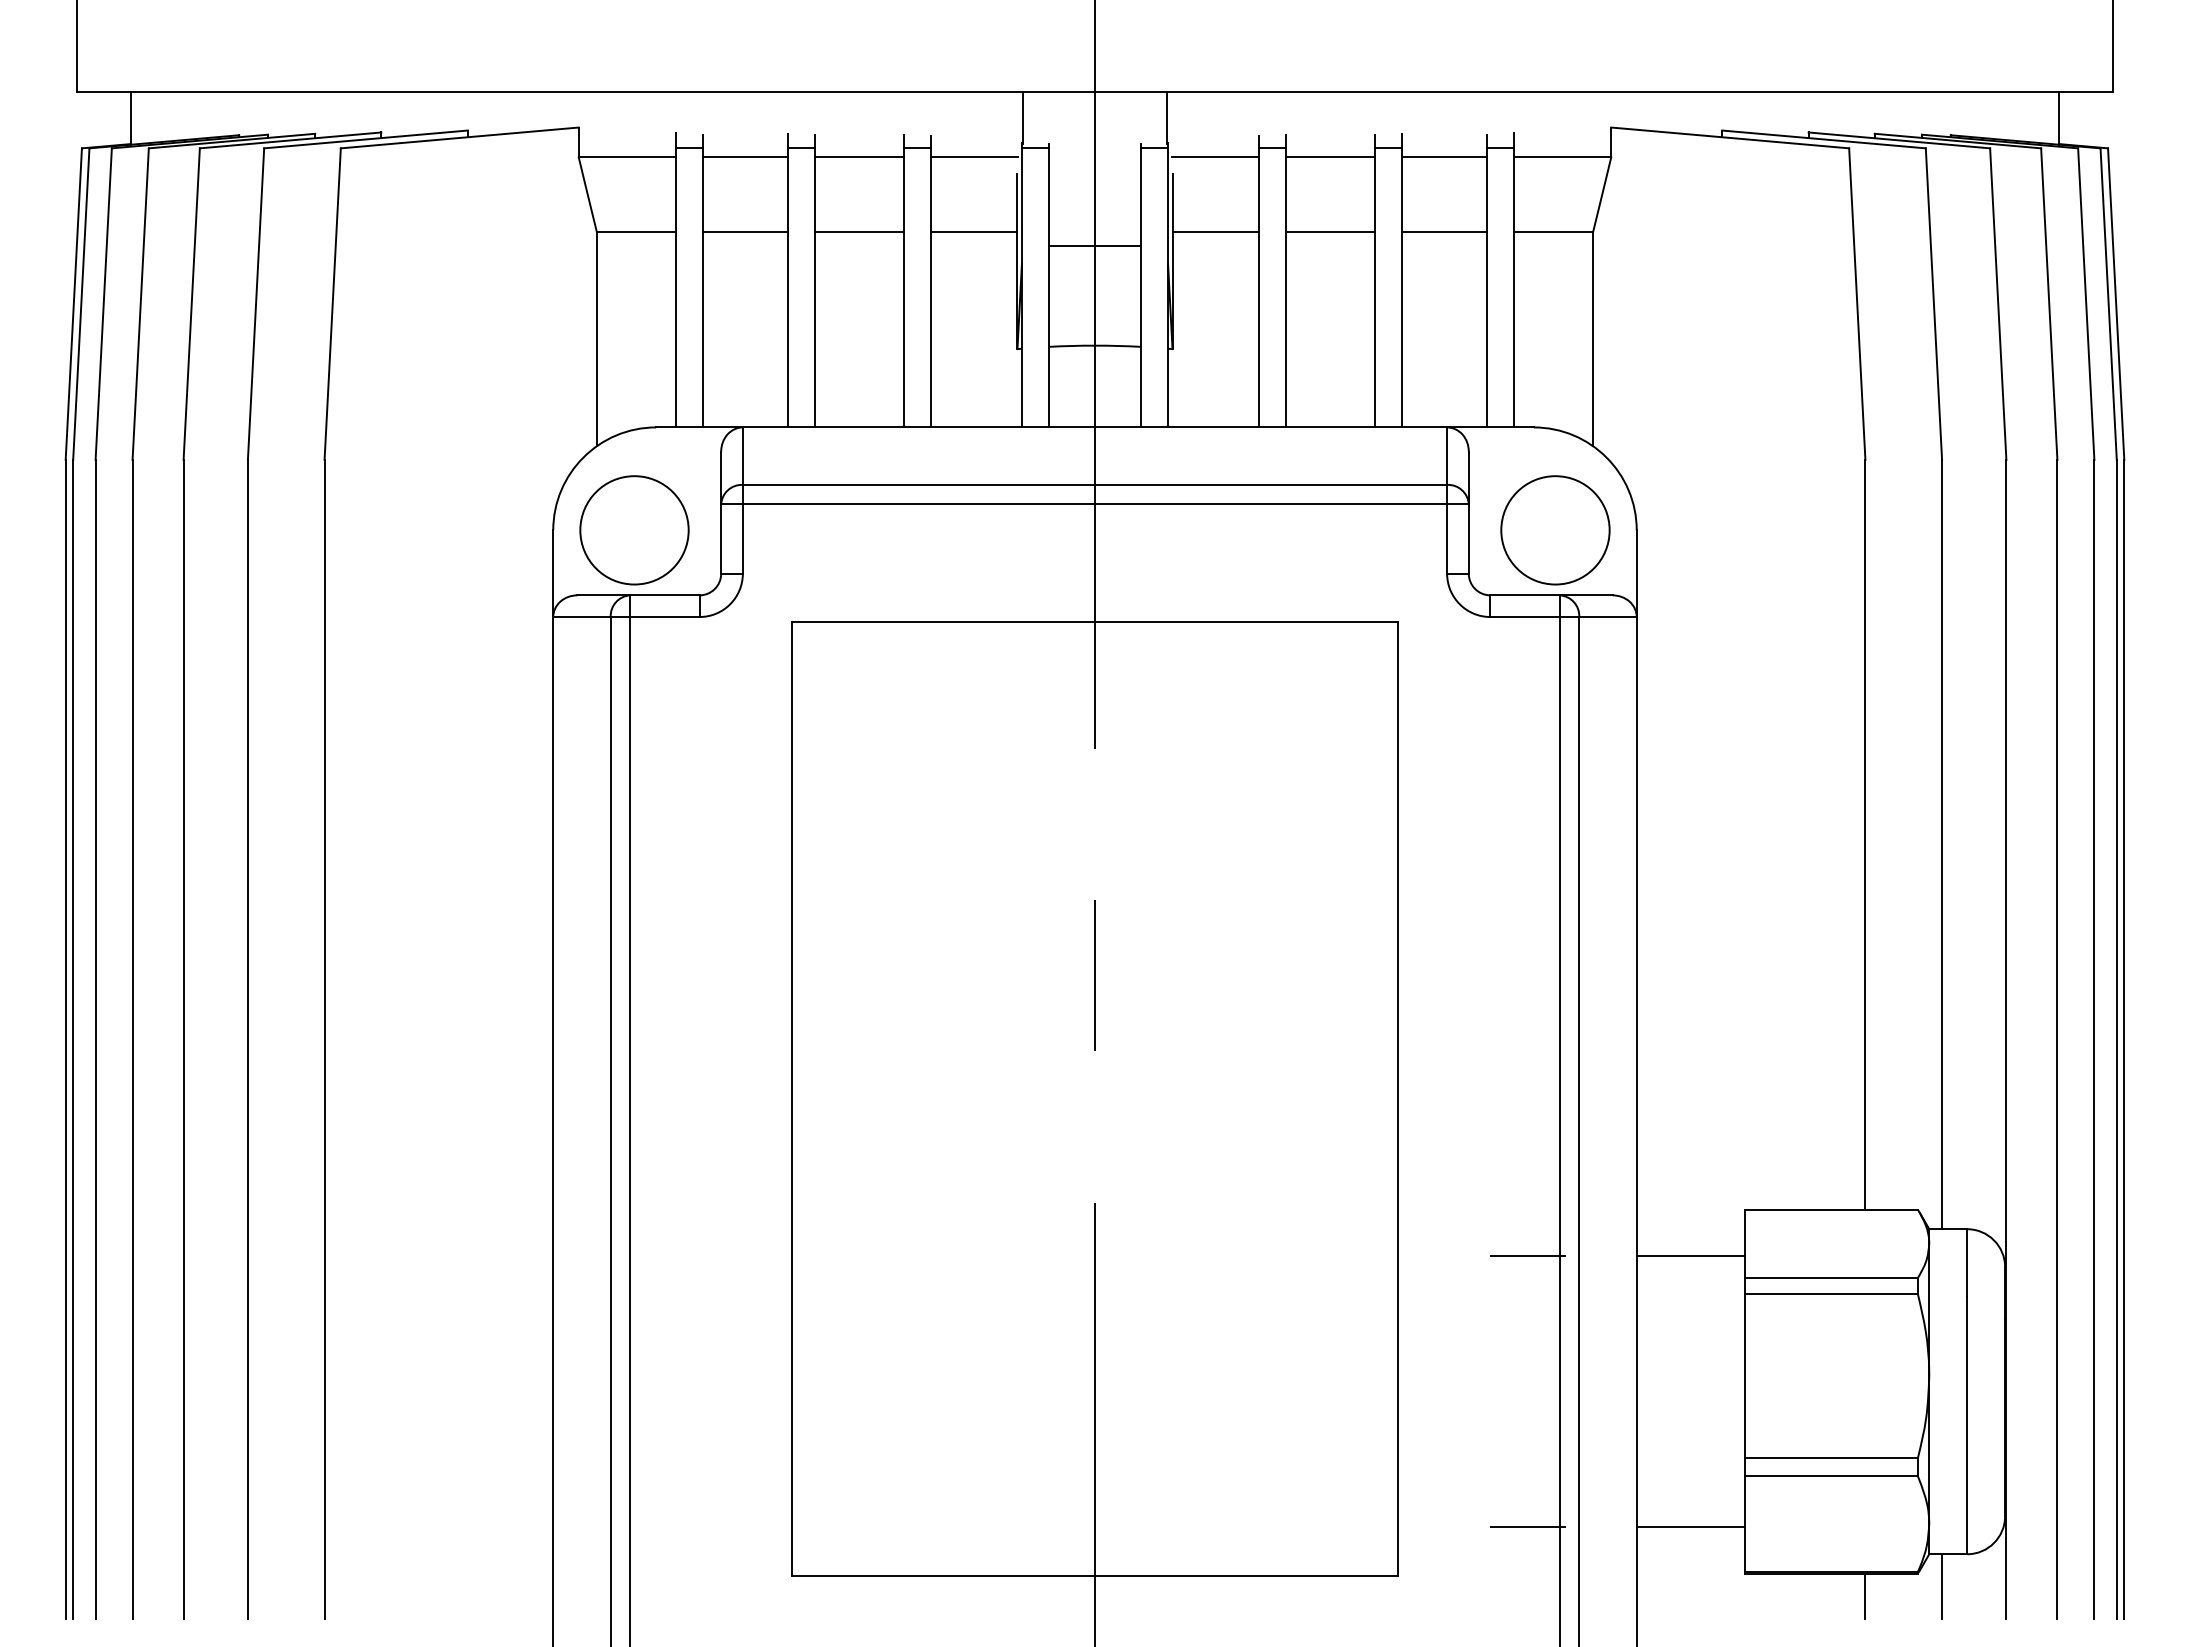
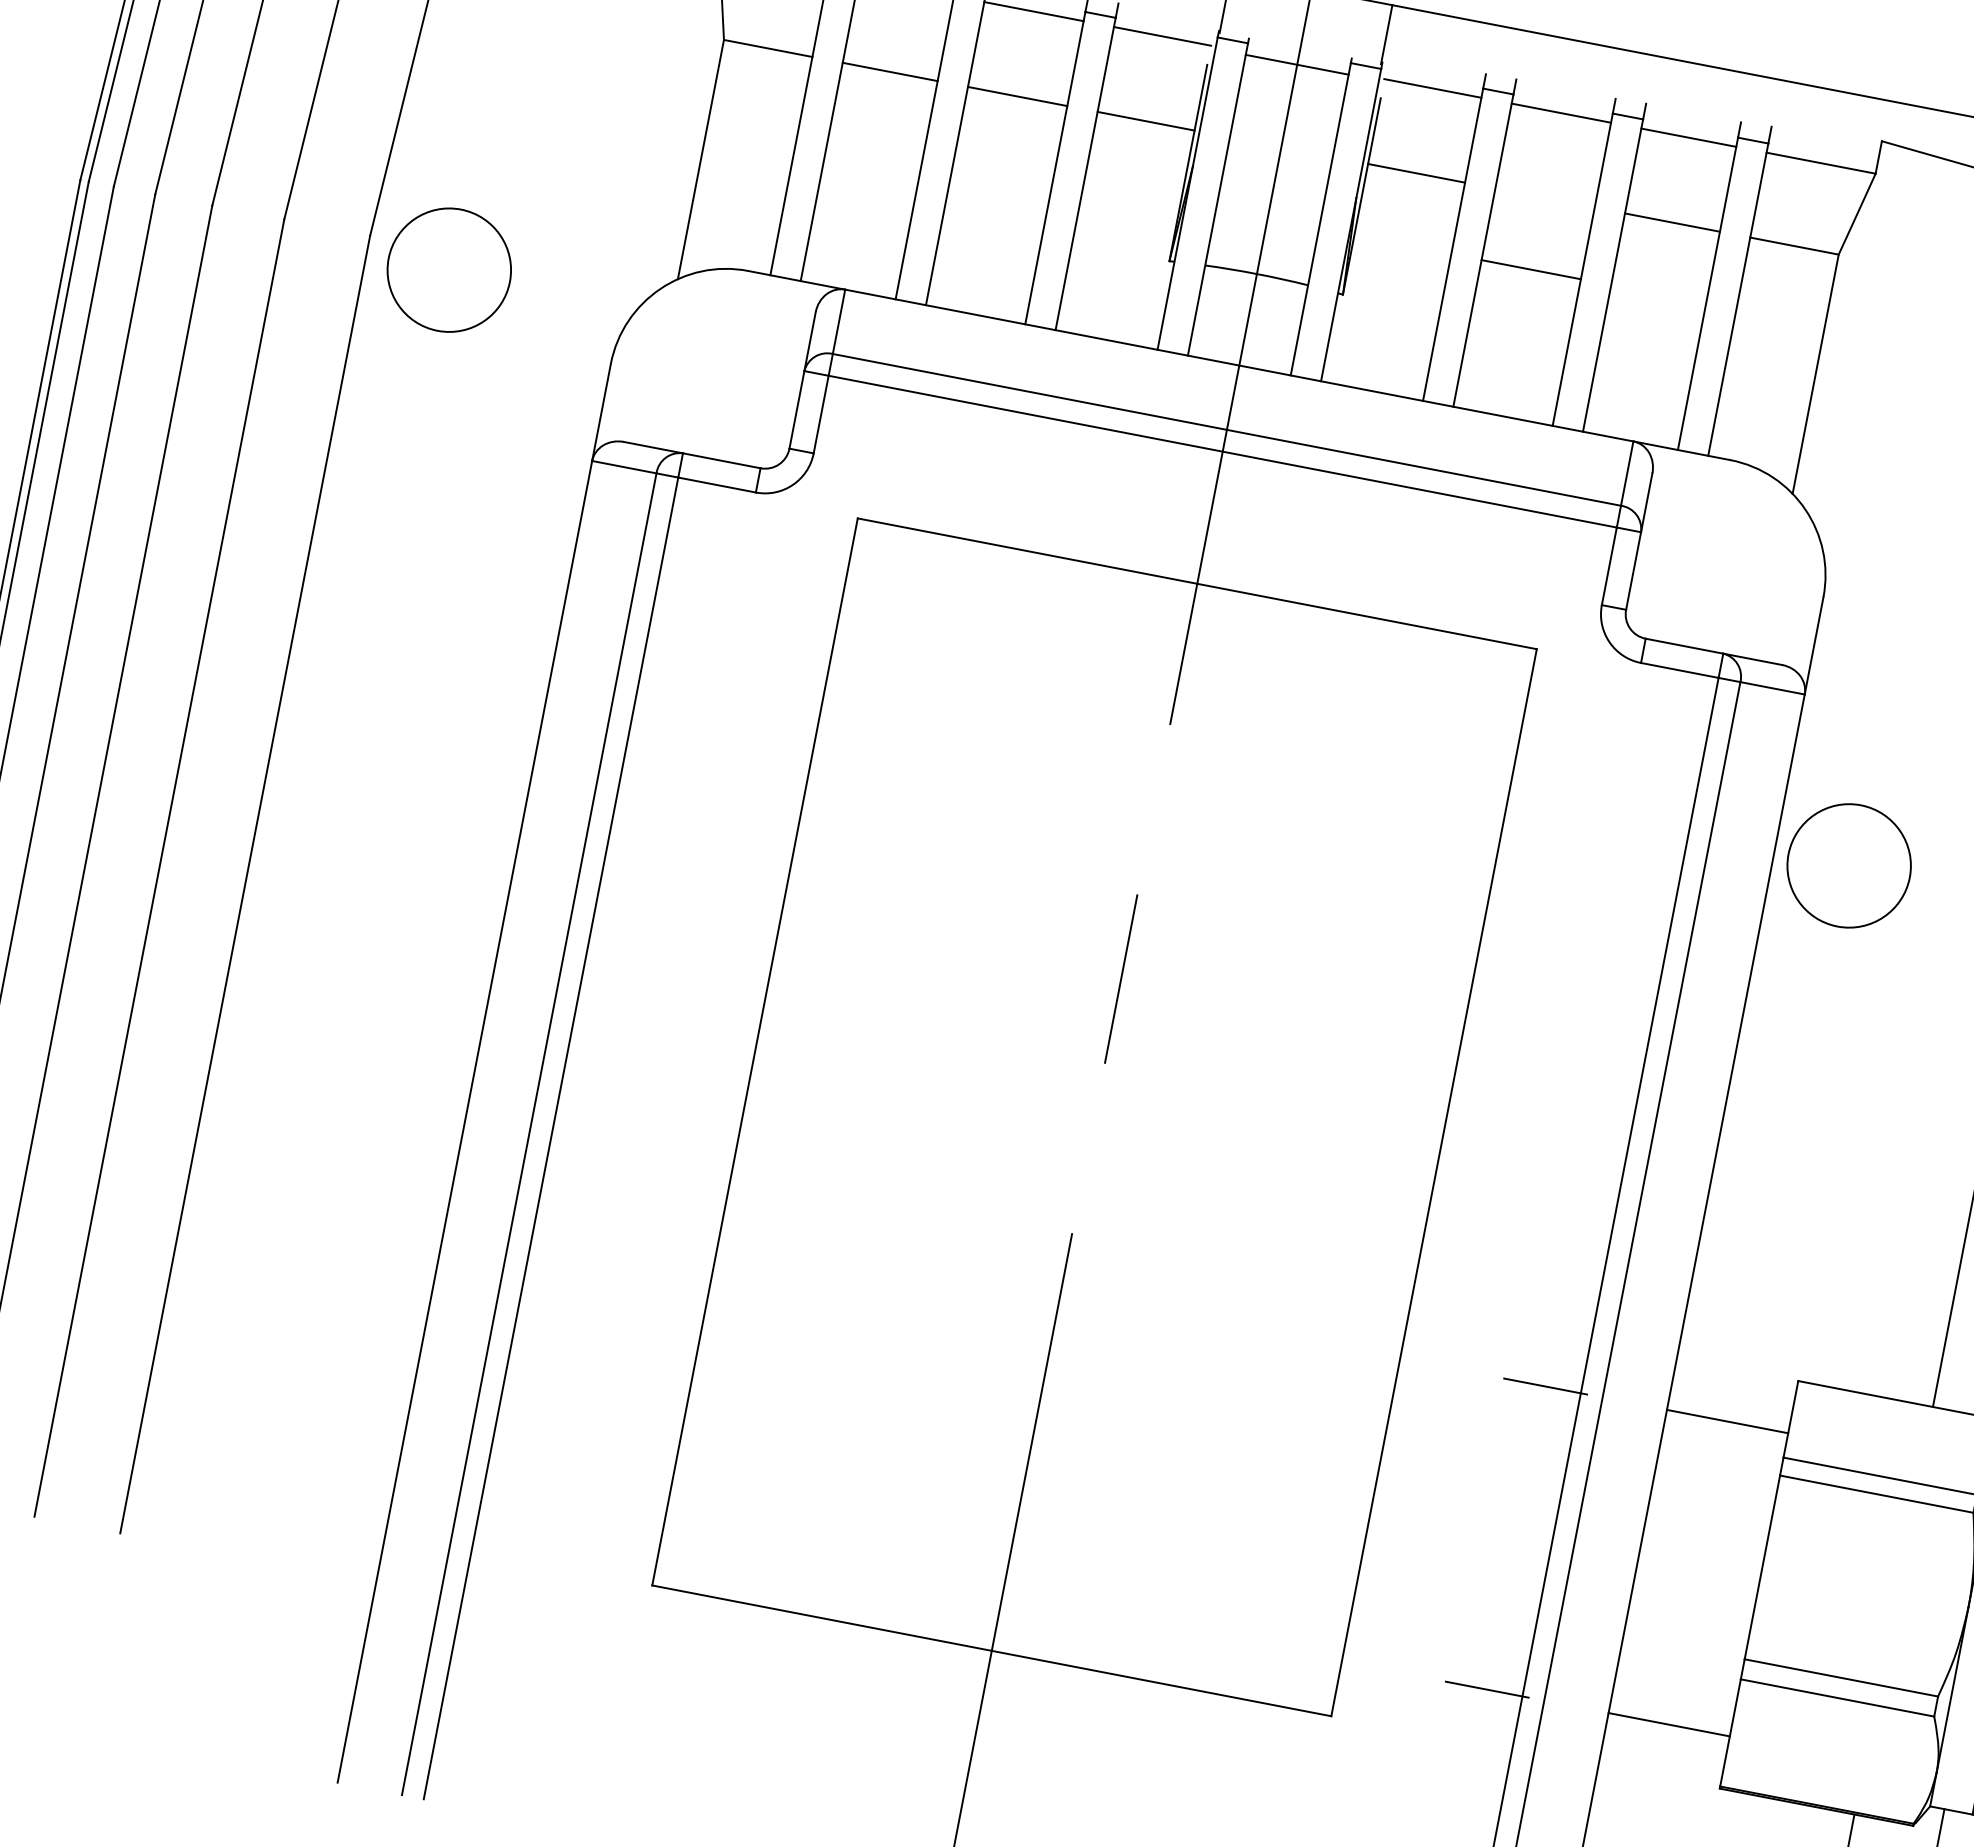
line: (1330, 232) -> (1531, 269), moved
line: (1094, 245) -> (1296, 64), moved
circle: (634, 530) -> (449, 270), moved
circle: (1555, 530) -> (1849, 866), moved

